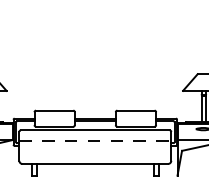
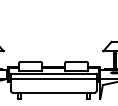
line: (94, 140) -> (53, 79), dashed -> solid

